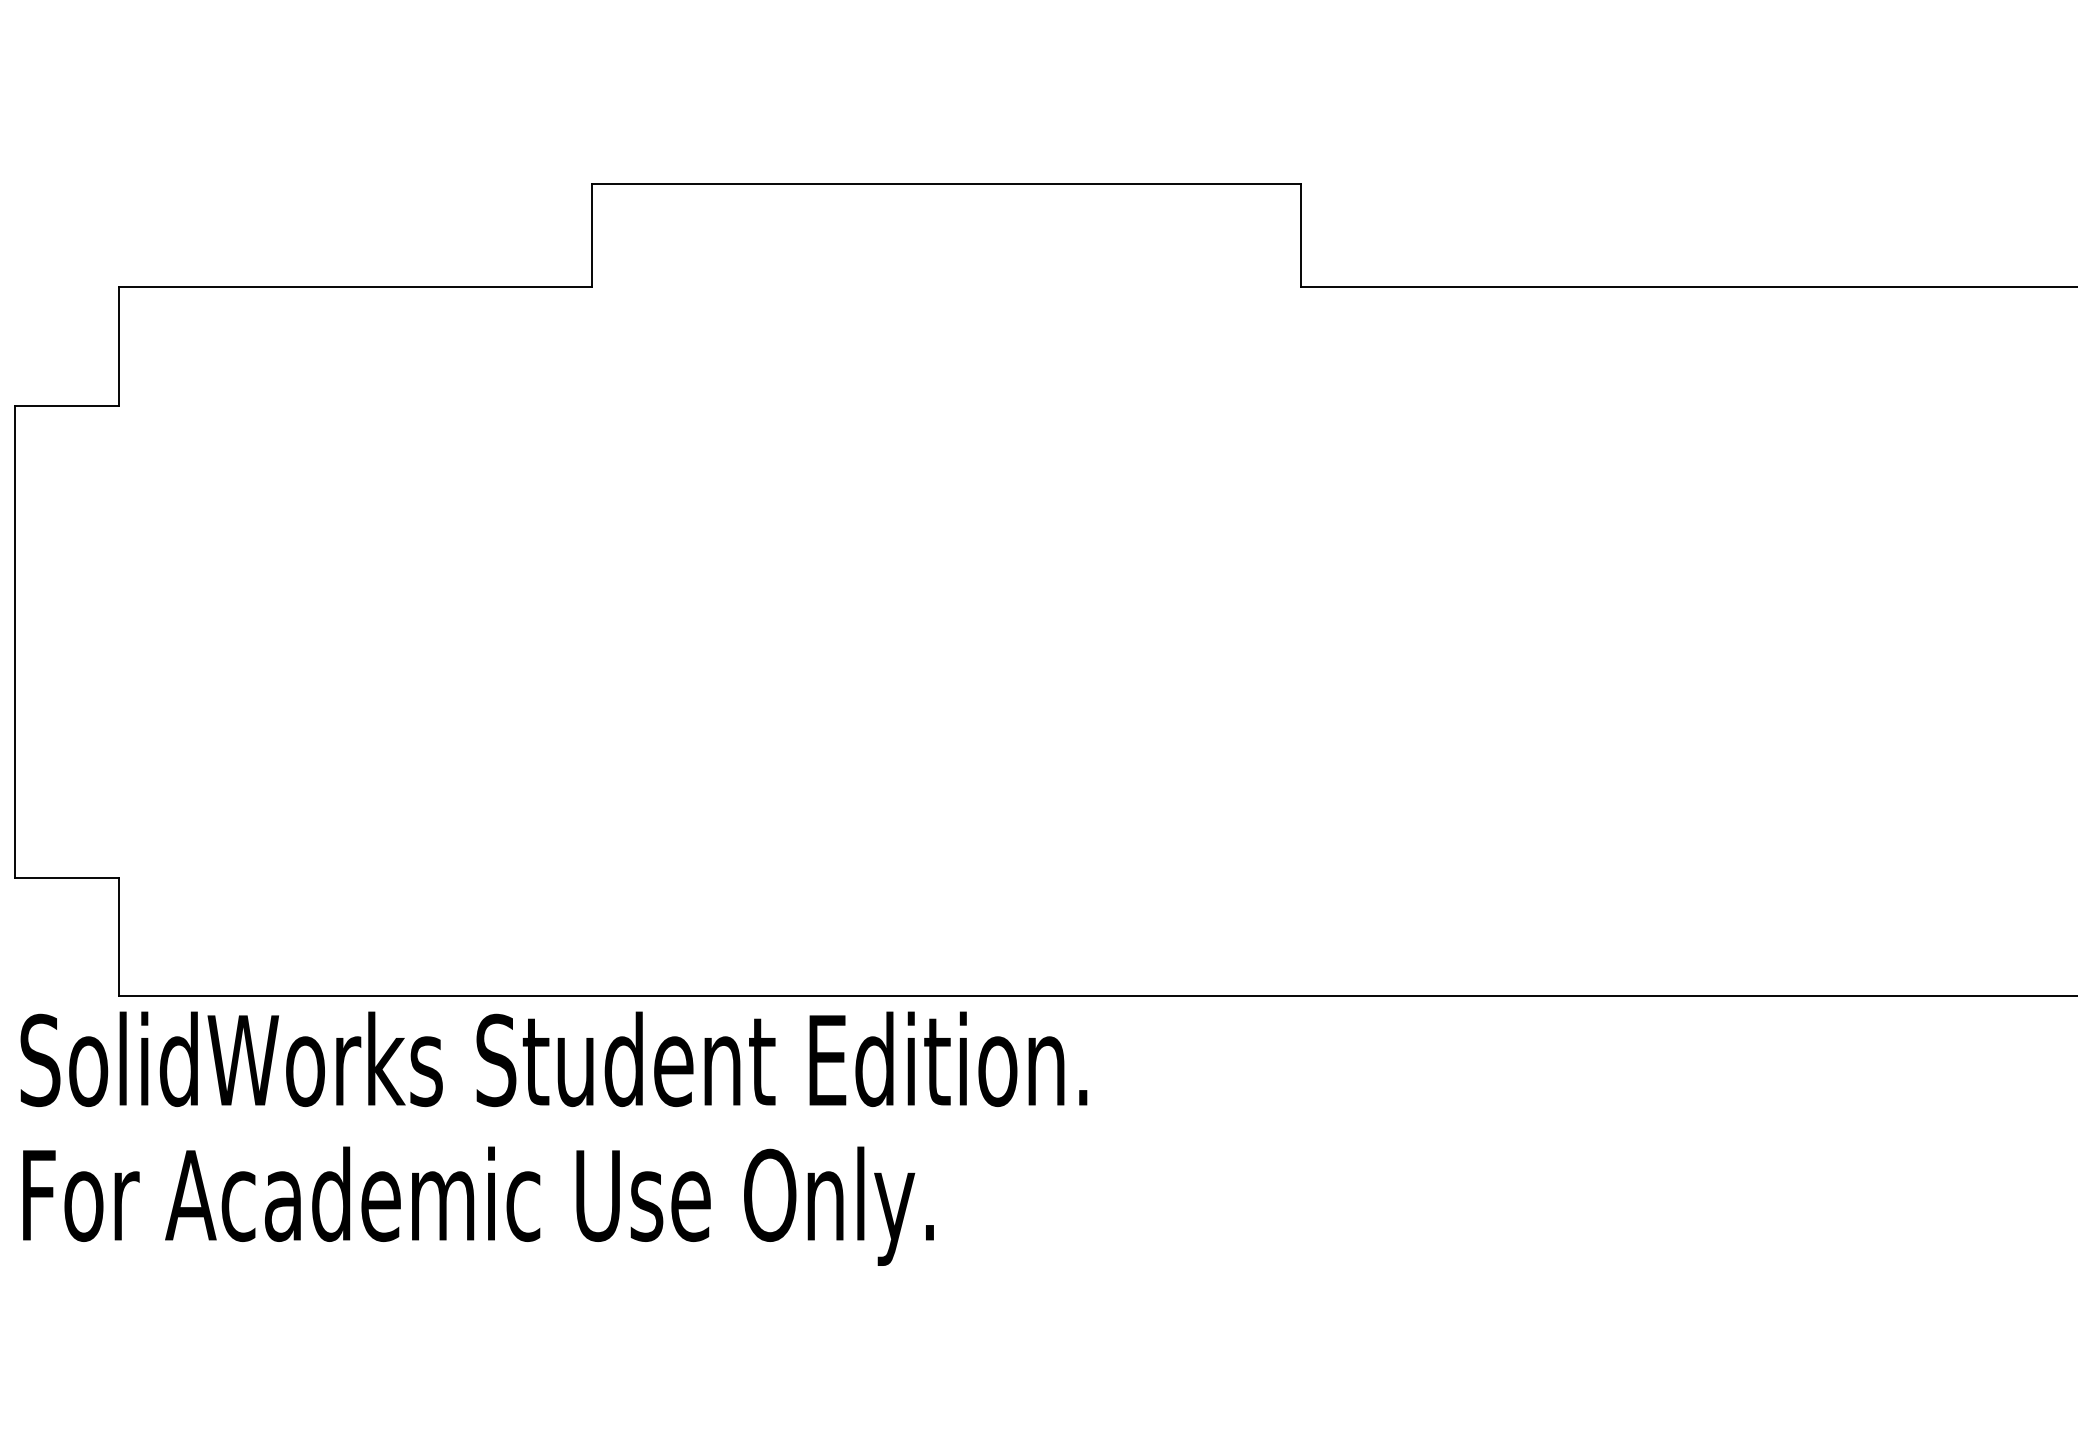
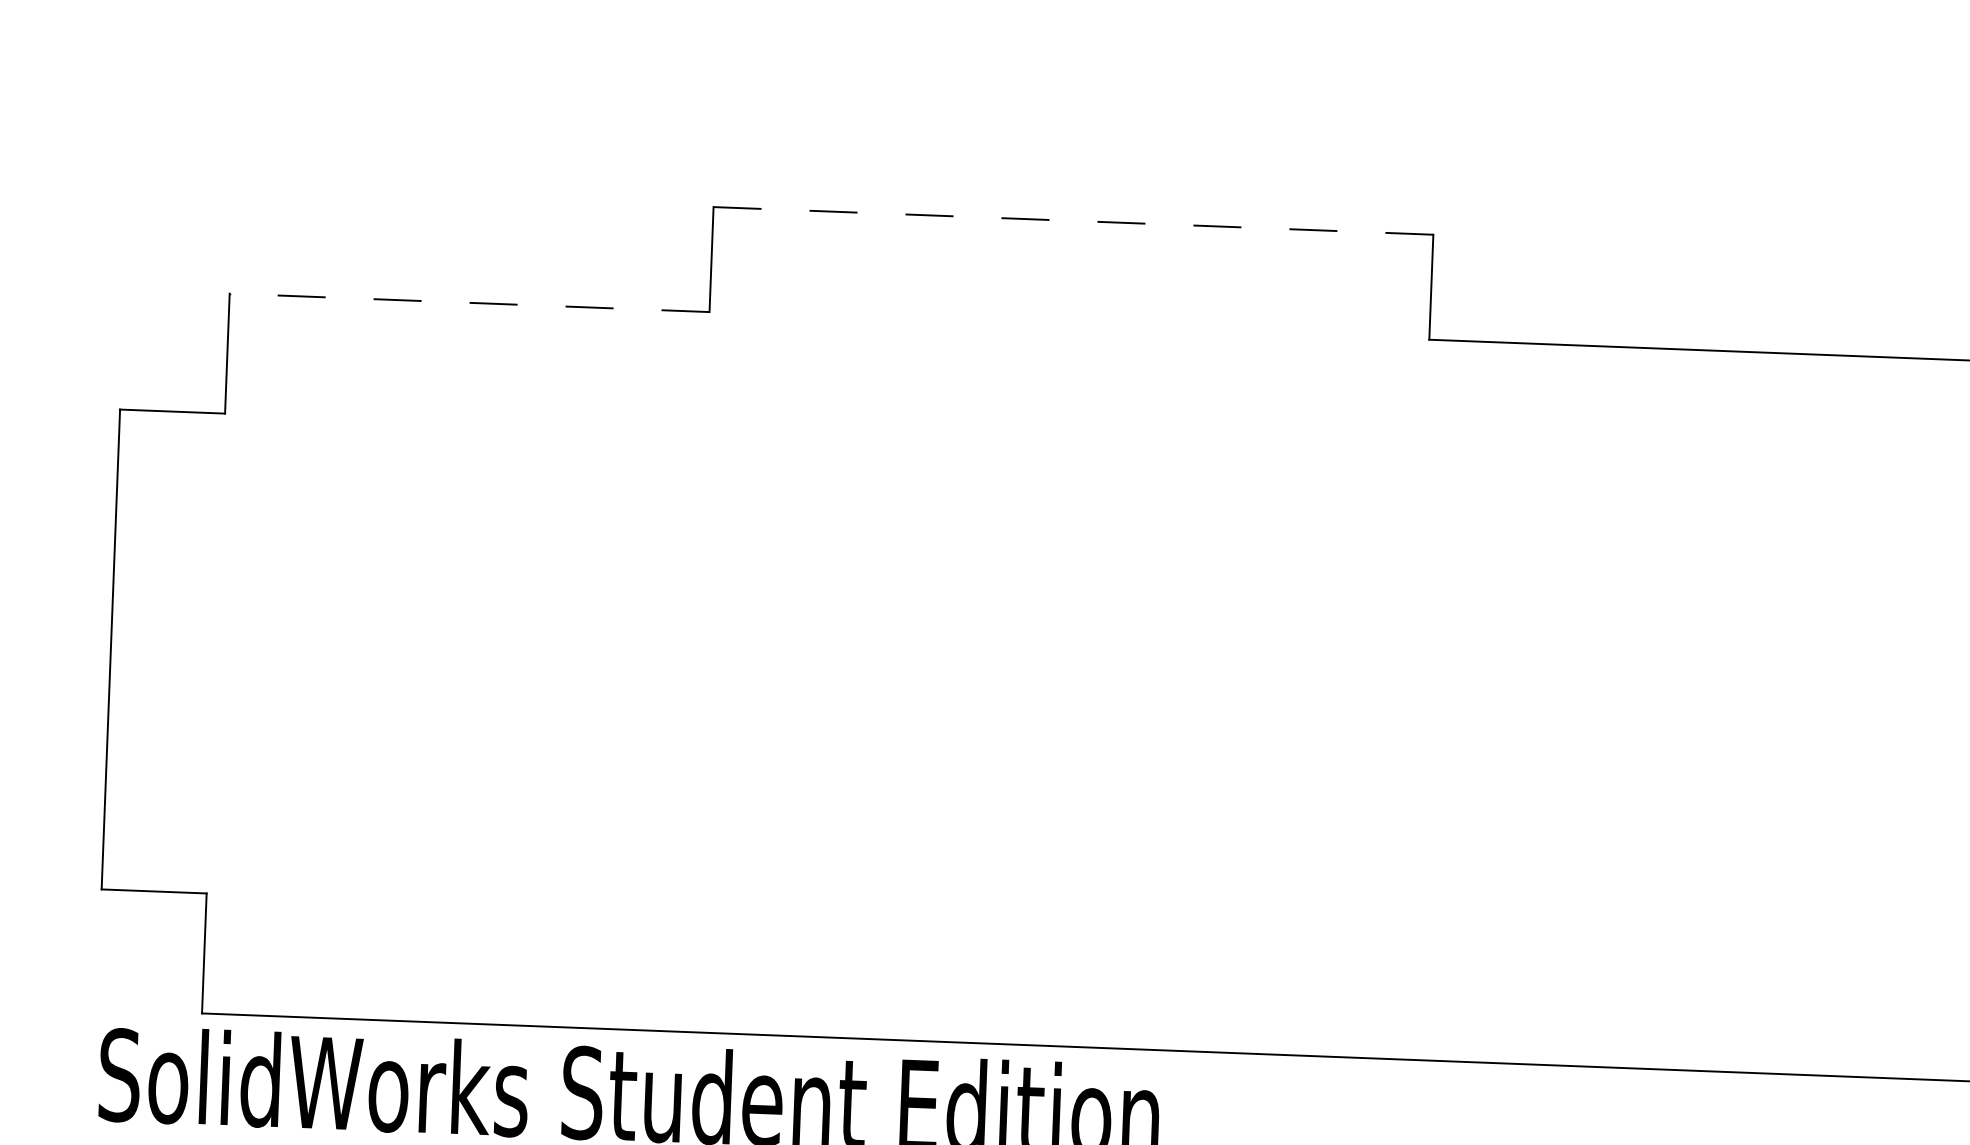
line: (946, 183) -> (1073, 220), solid -> dashed
line: (354, 287) -> (468, 302), solid -> dashed

